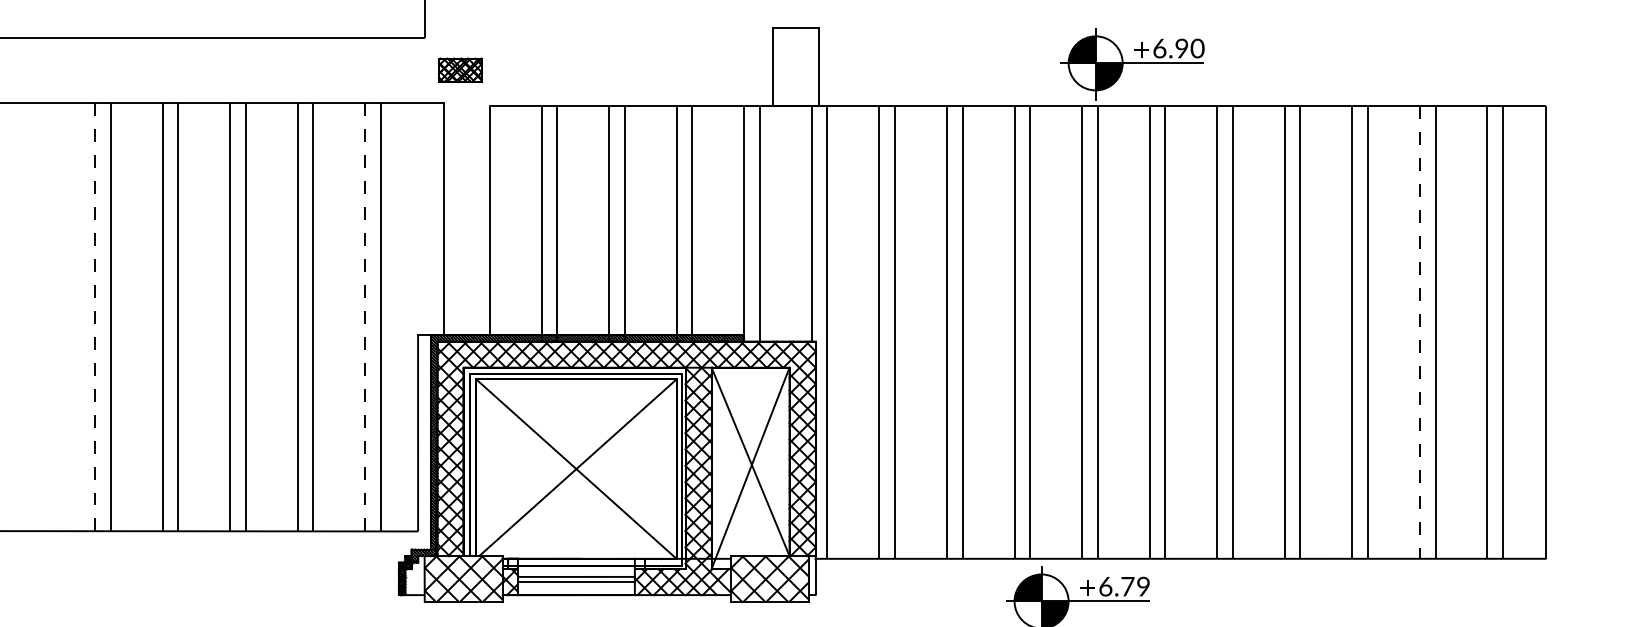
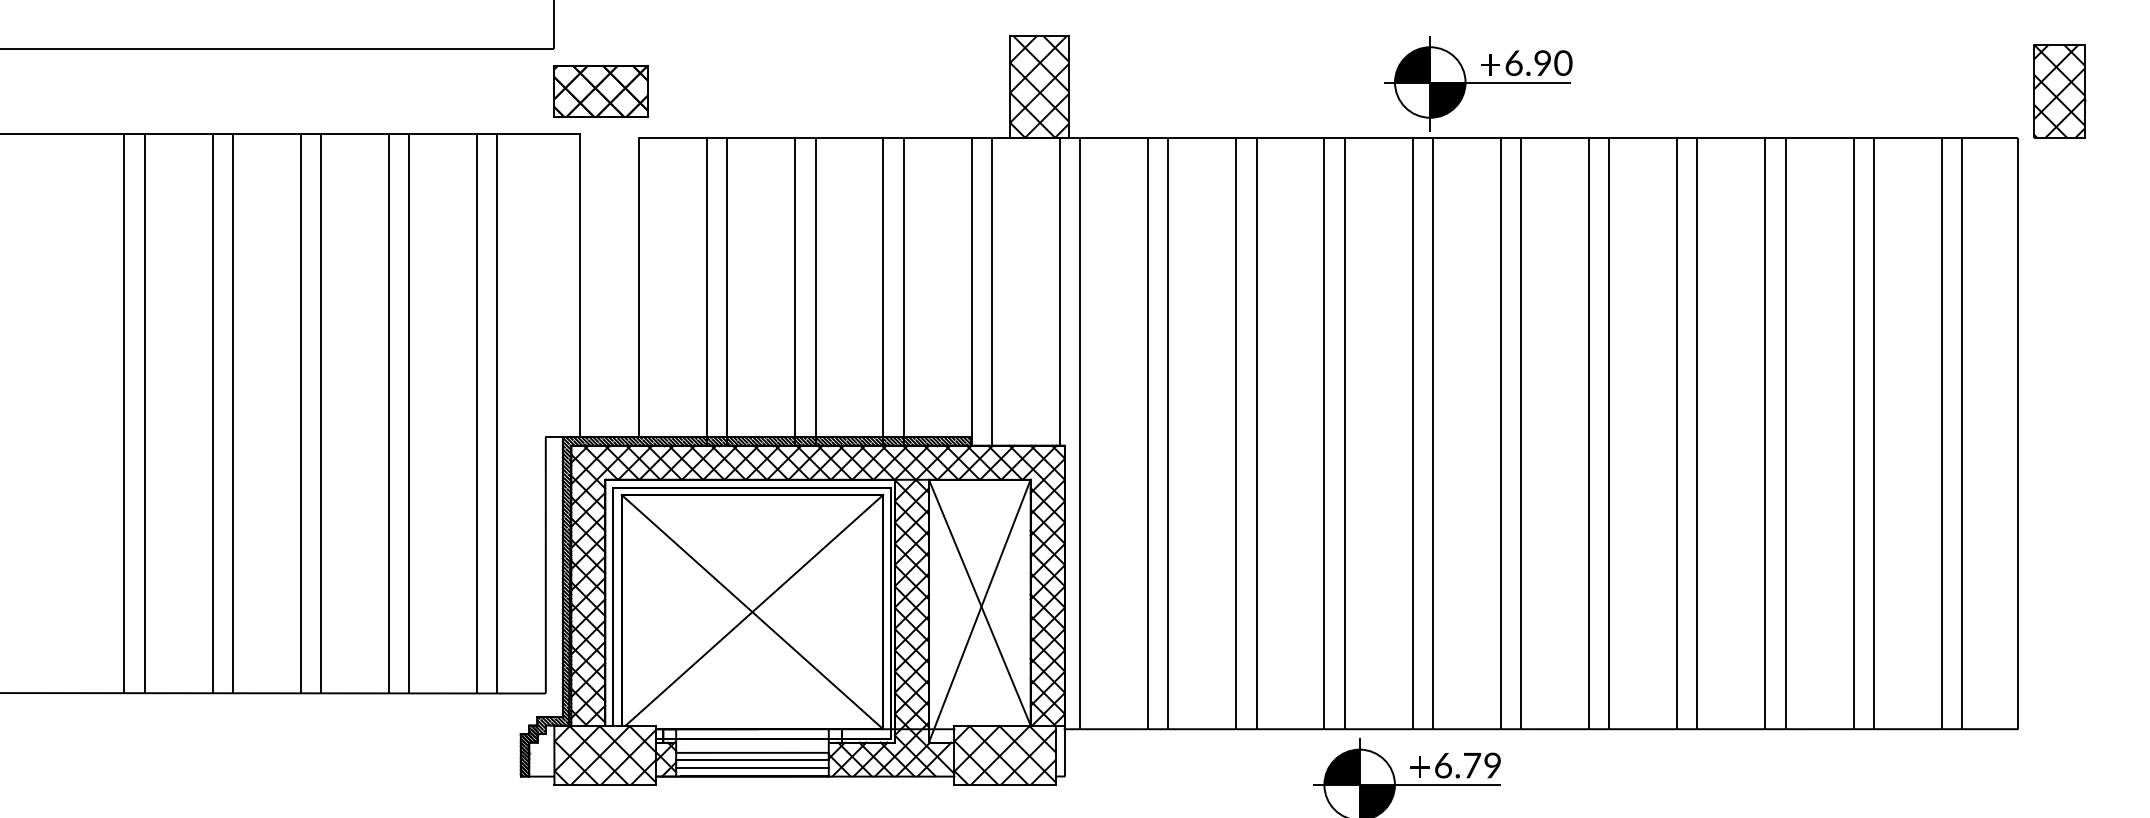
hatch: (795, 67) -> (1038, 87), added
part: (459, 70) -> (600, 91), size x1.67
part: (1577, 70) -> (2059, 91), added
line: (95, 316) -> (124, 413), dashed -> solid
line: (365, 316) -> (477, 413), dashed -> solid
line: (1419, 332) -> (1853, 433), dashed -> solid
line: (576, 588) -> (752, 768), added

